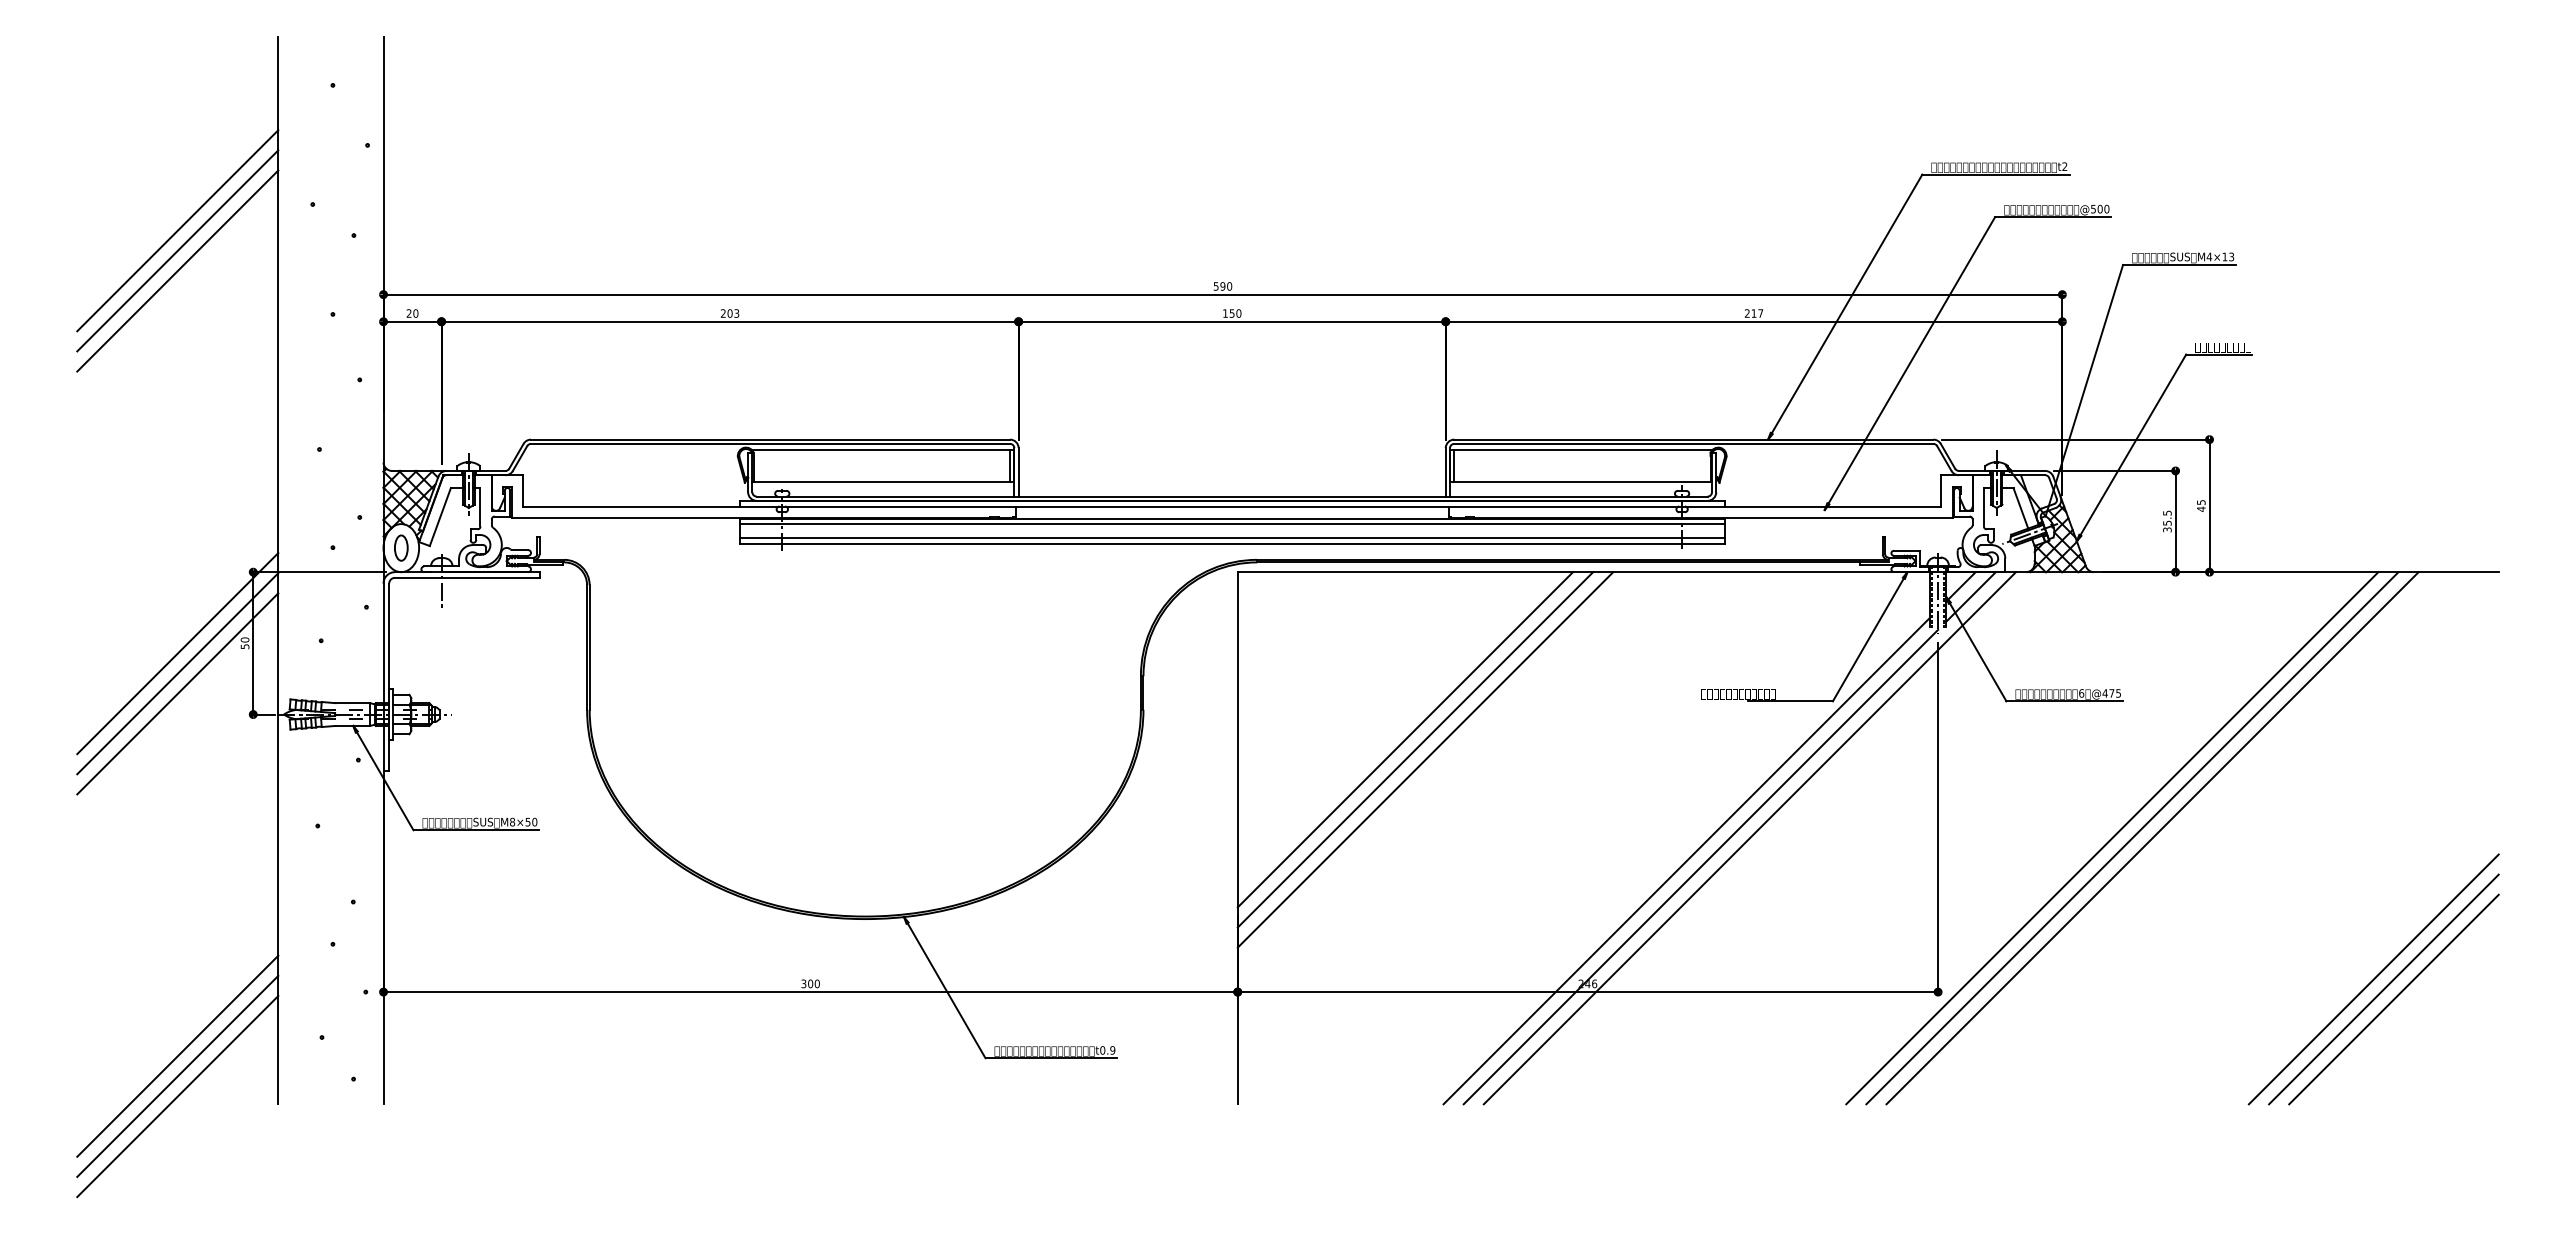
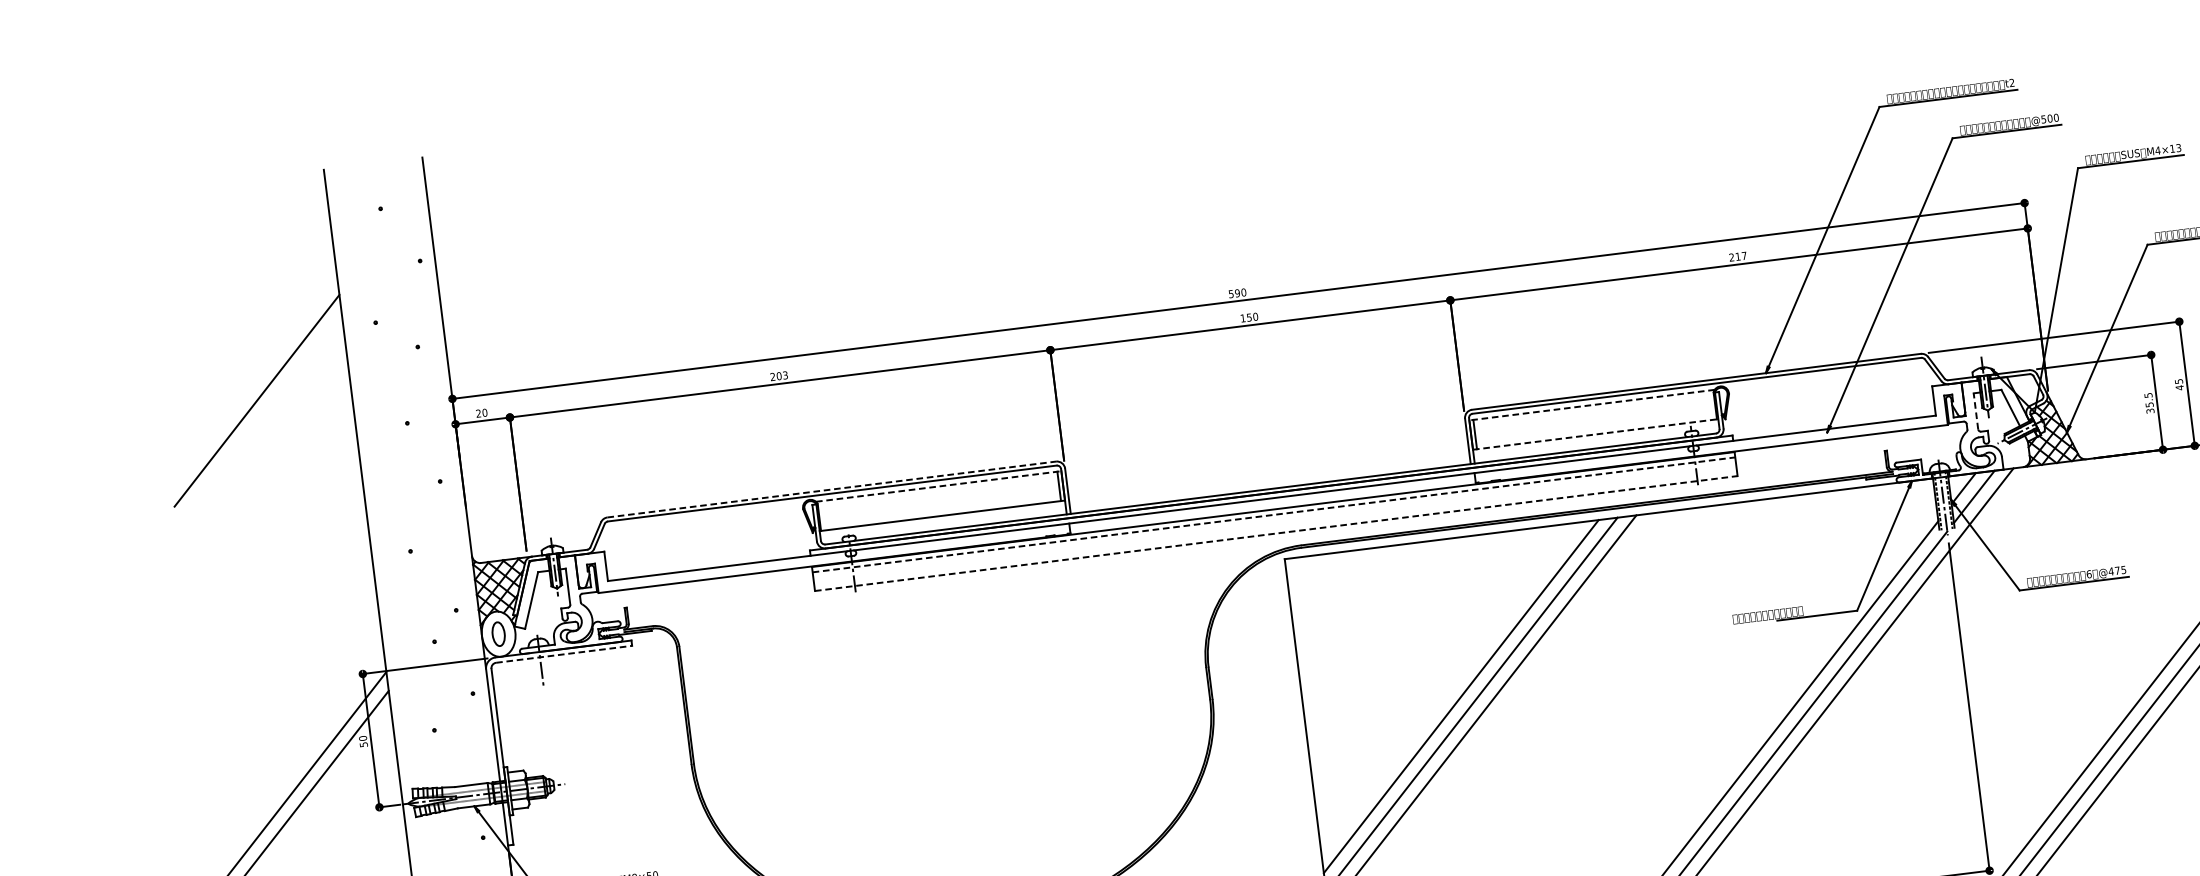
line: (177, 230) -> (252, 362), removed
line: (177, 250) -> (254, 381), removed
line: (770, 439) -> (831, 489), solid -> dashed
line: (883, 450) -> (938, 486), solid -> dashed
line: (1580, 450) -> (1591, 405), solid -> dashed
line: (1581, 481) -> (1596, 434), solid -> dashed
line: (1983, 506) -> (1975, 410), solid -> dashed
line: (1232, 524) -> (1274, 515), solid -> dashed
line: (1231, 537) -> (1274, 527), removed
line: (1232, 544) -> (1276, 533), solid -> dashed
line: (467, 577) -> (564, 653), solid -> dashed
line: (177, 653) -> (301, 758), removed

